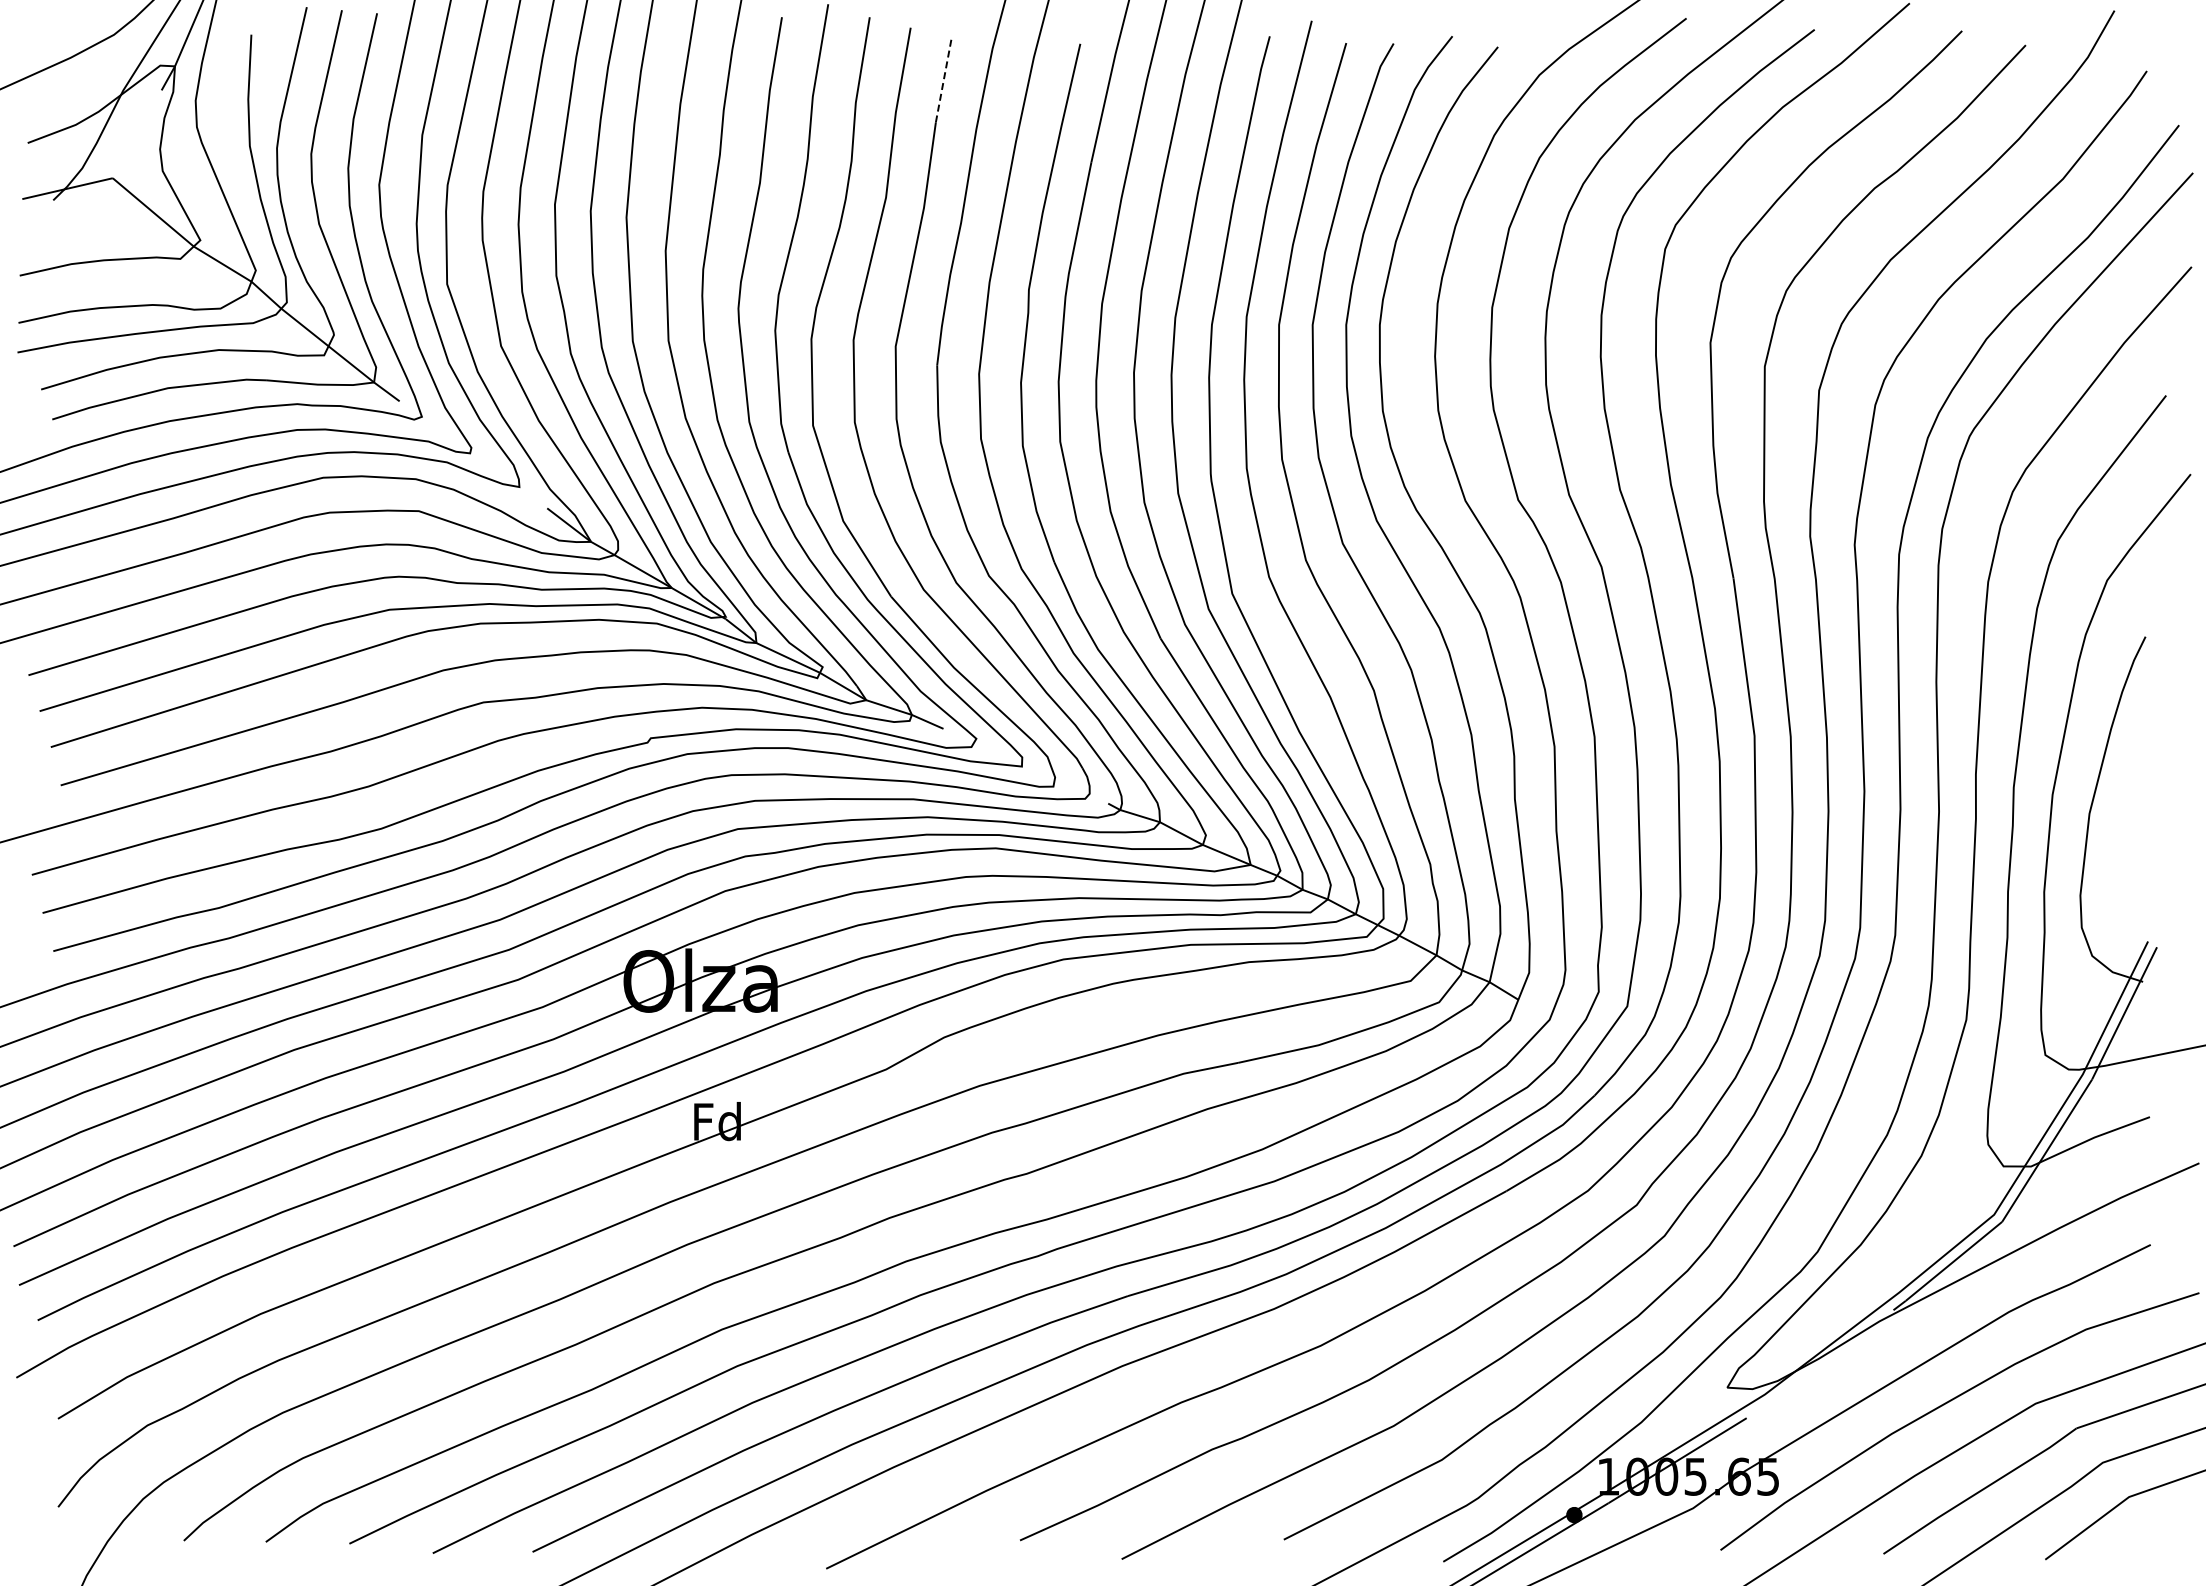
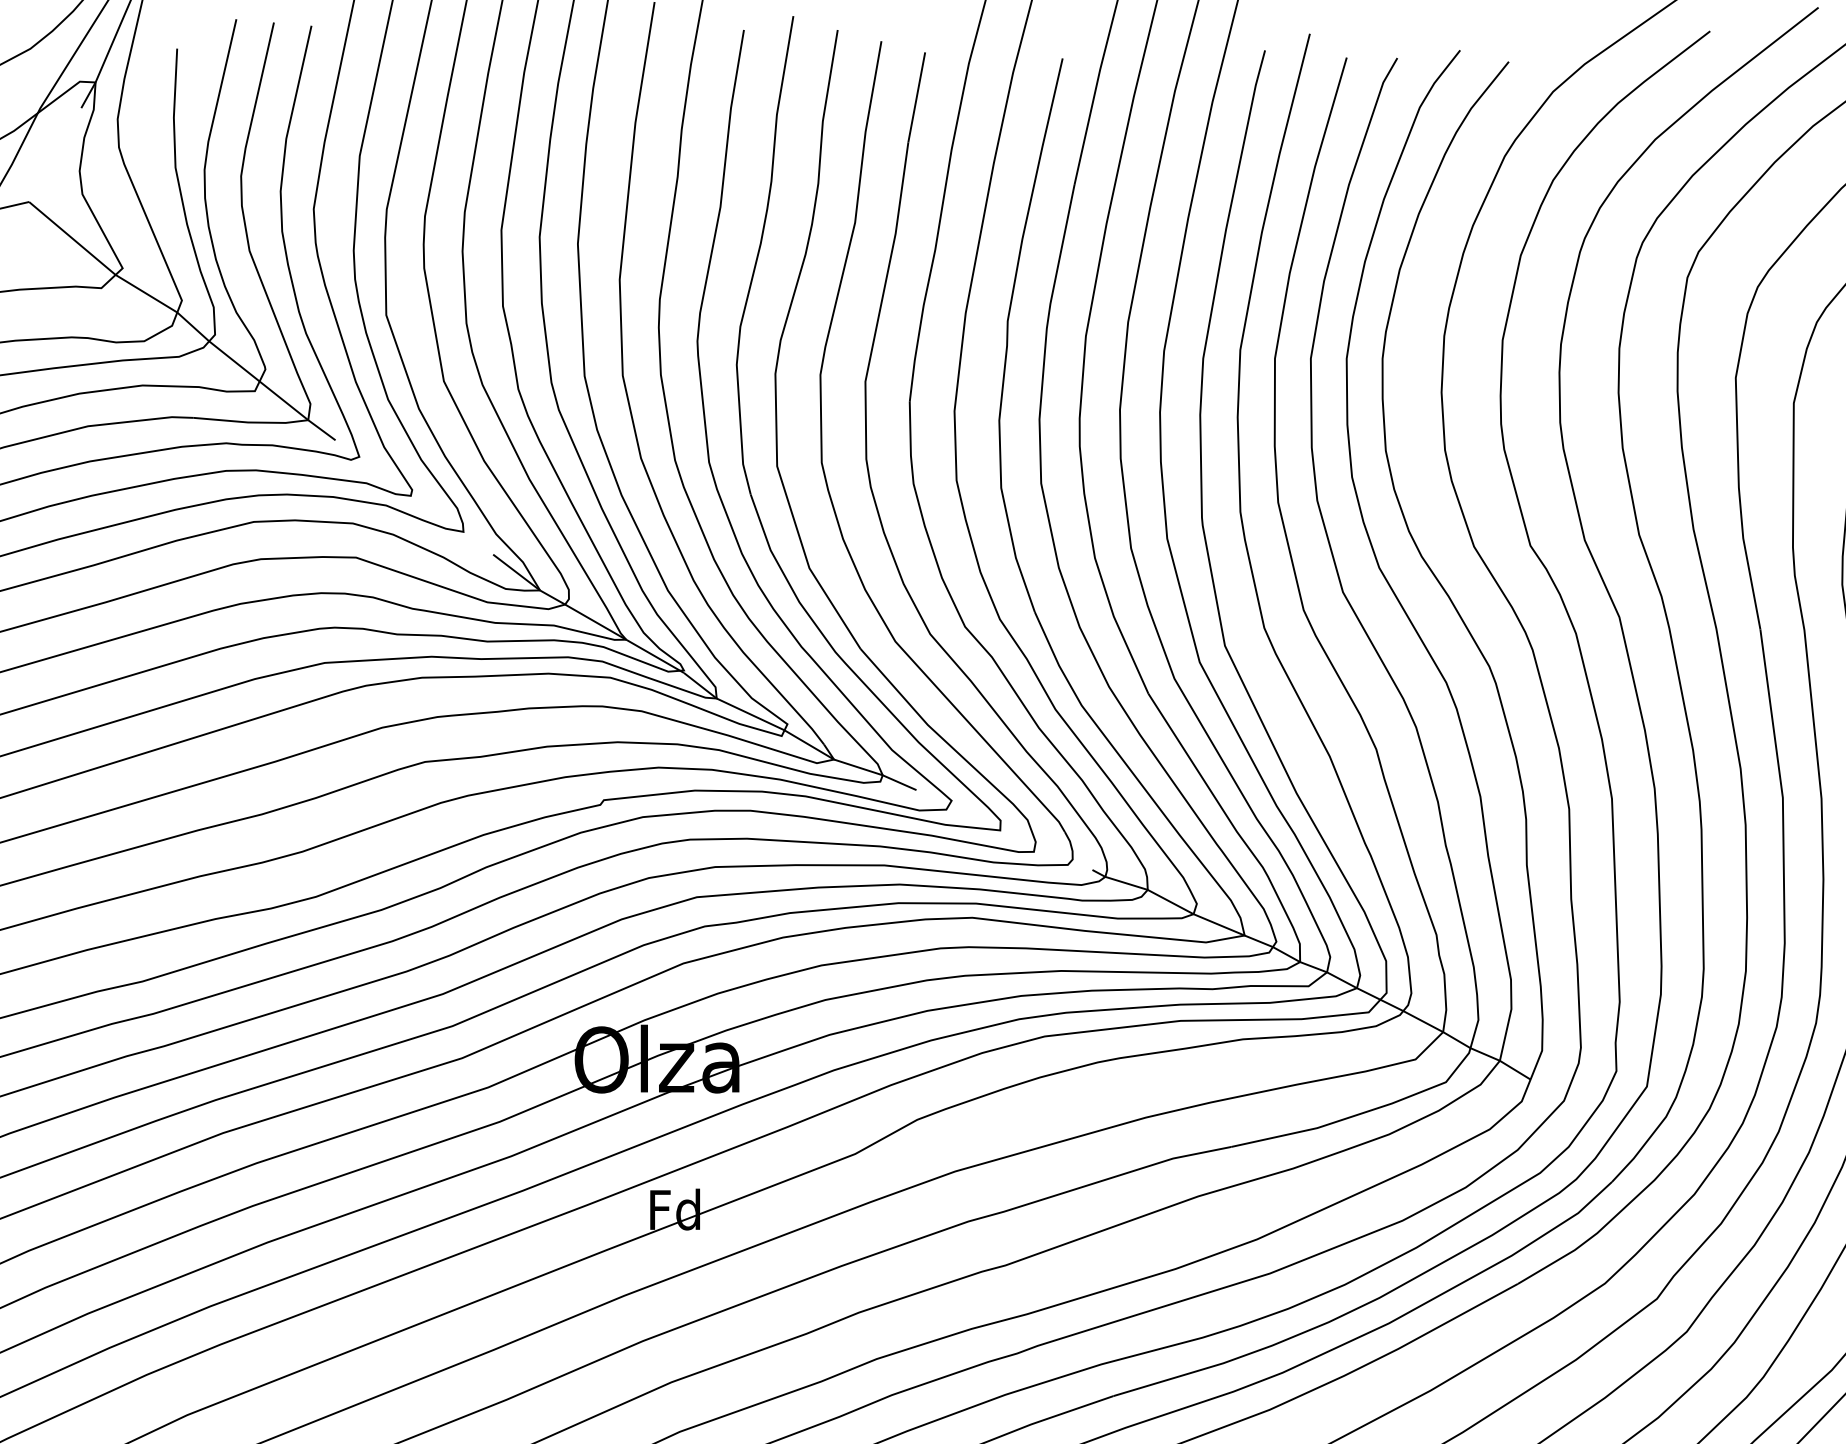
line: (943, 80) -> (916, 97), dashed -> solid

